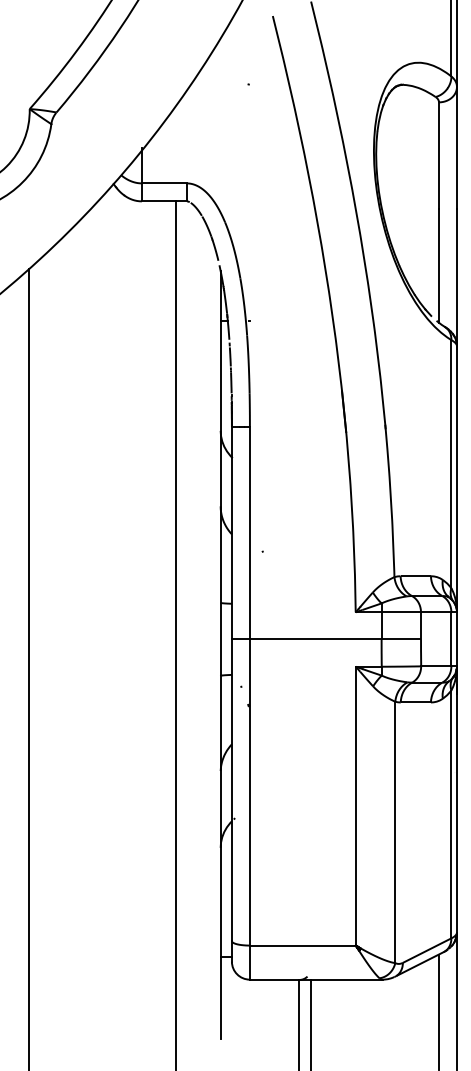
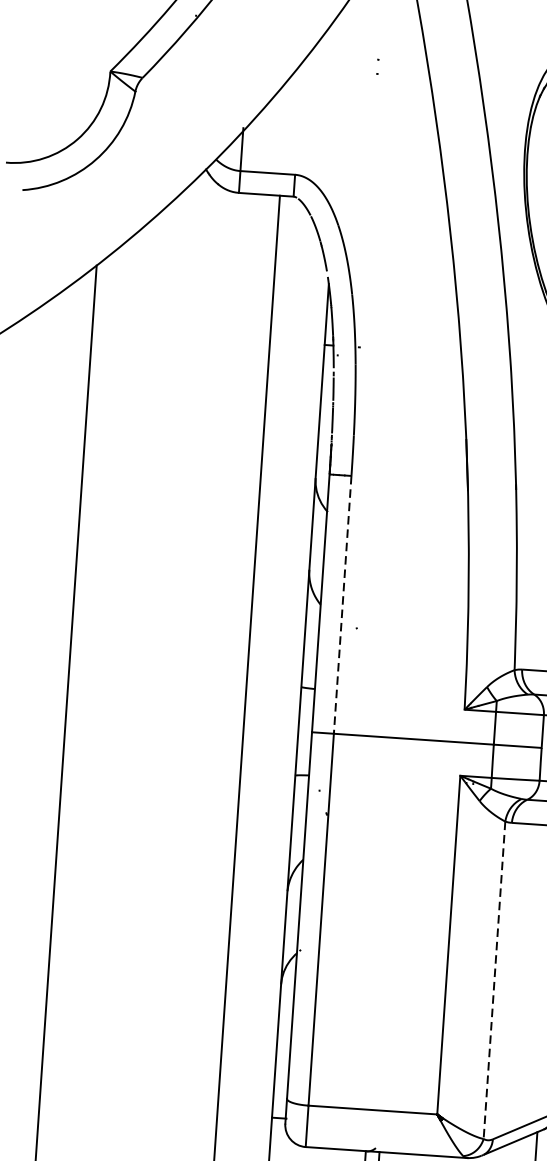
line: (249, 533) -> (342, 605), solid -> dashed
line: (395, 832) -> (494, 980), solid -> dashed

